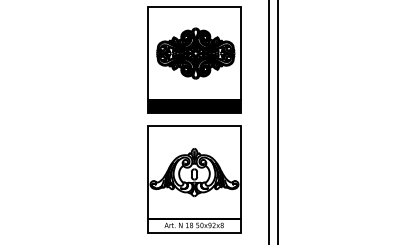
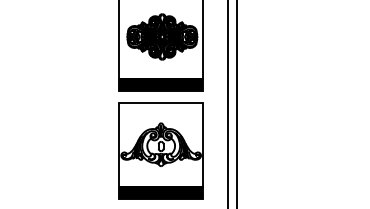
fill: (194, 225) -> (161, 192), added

